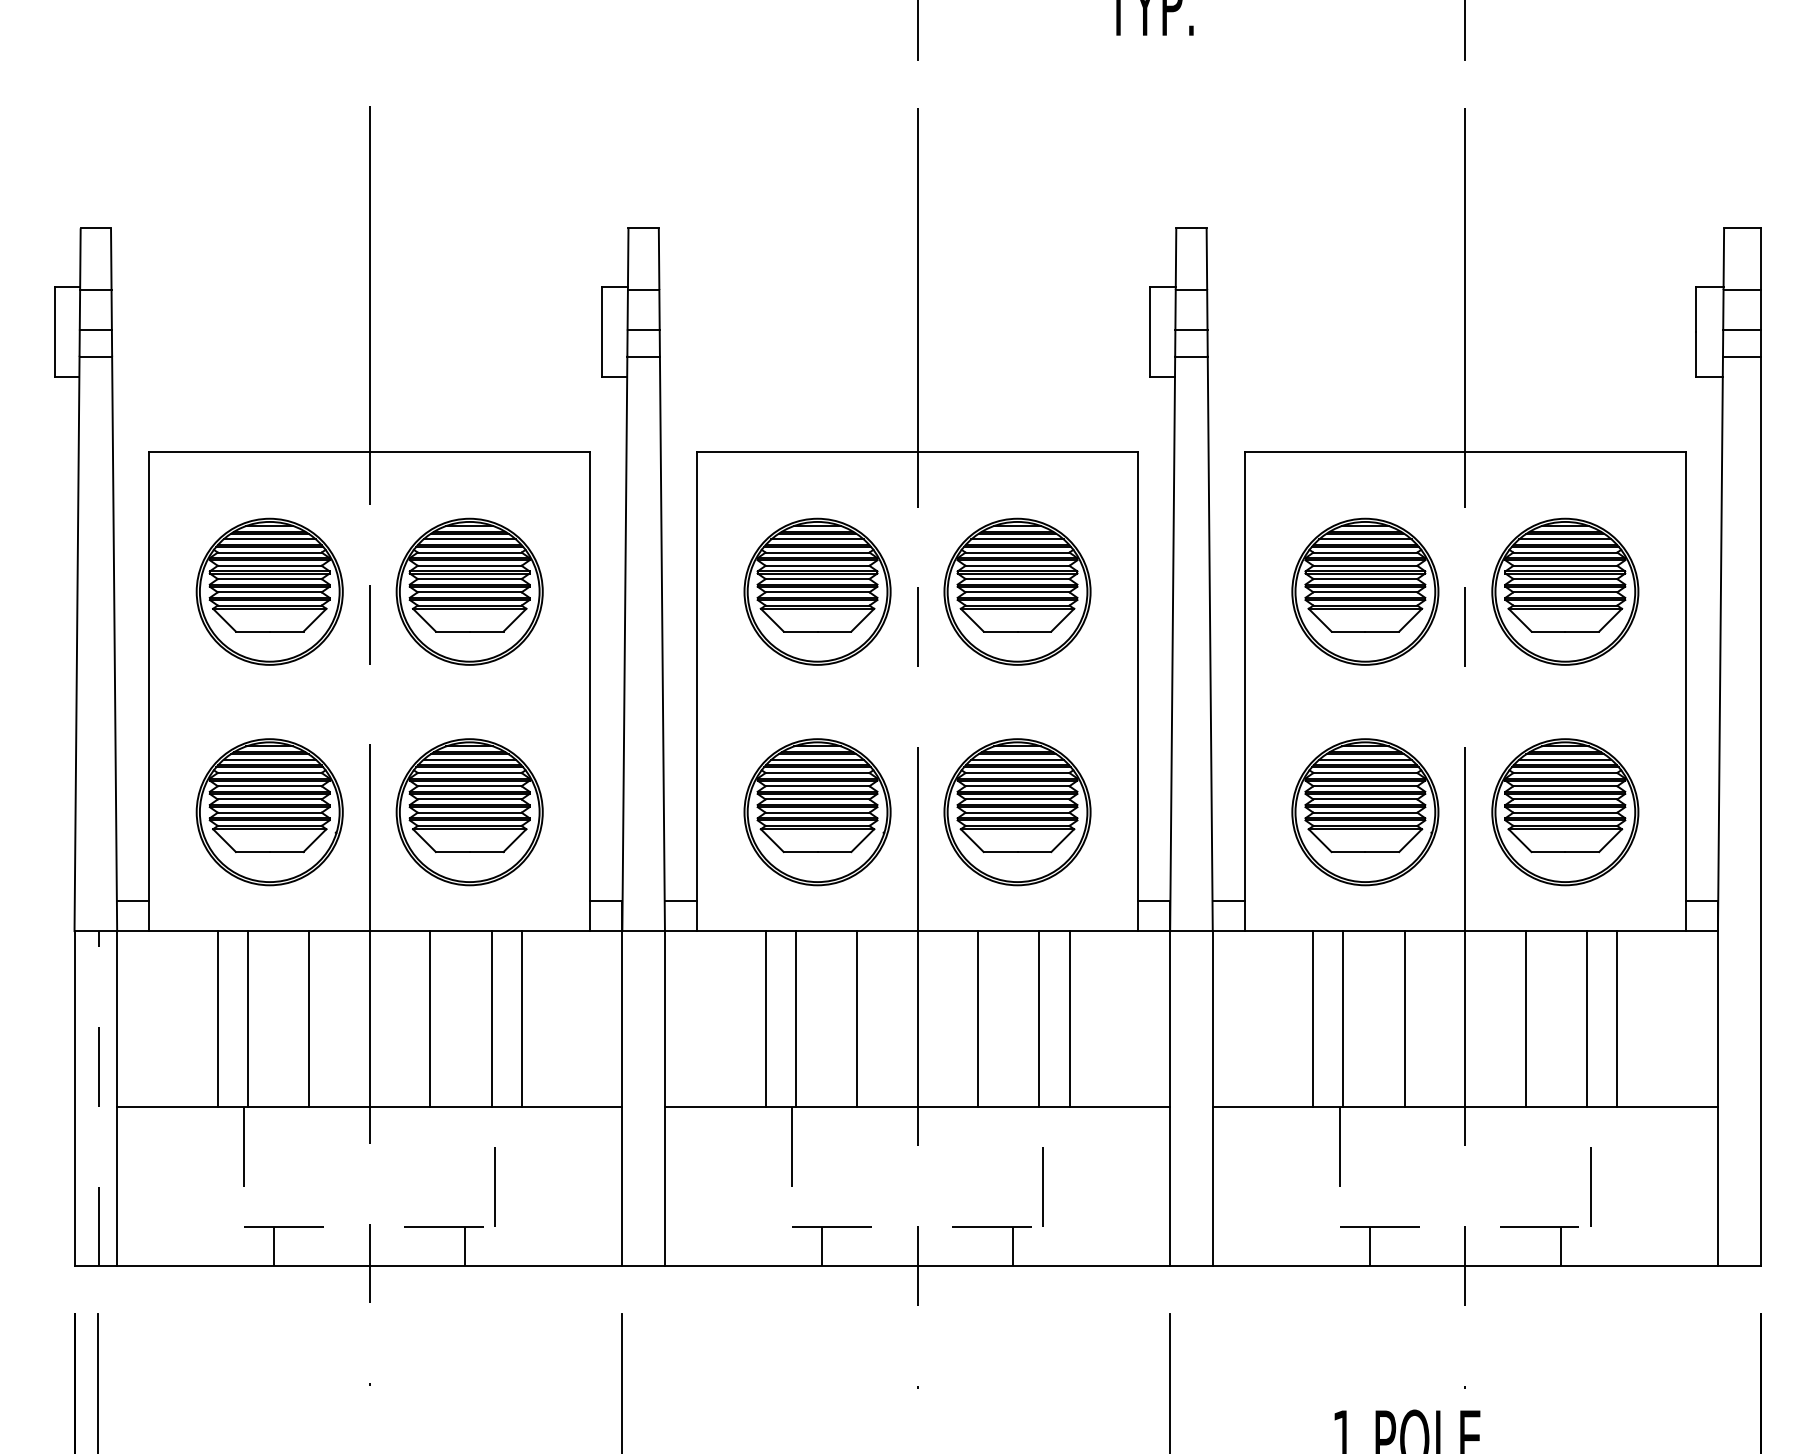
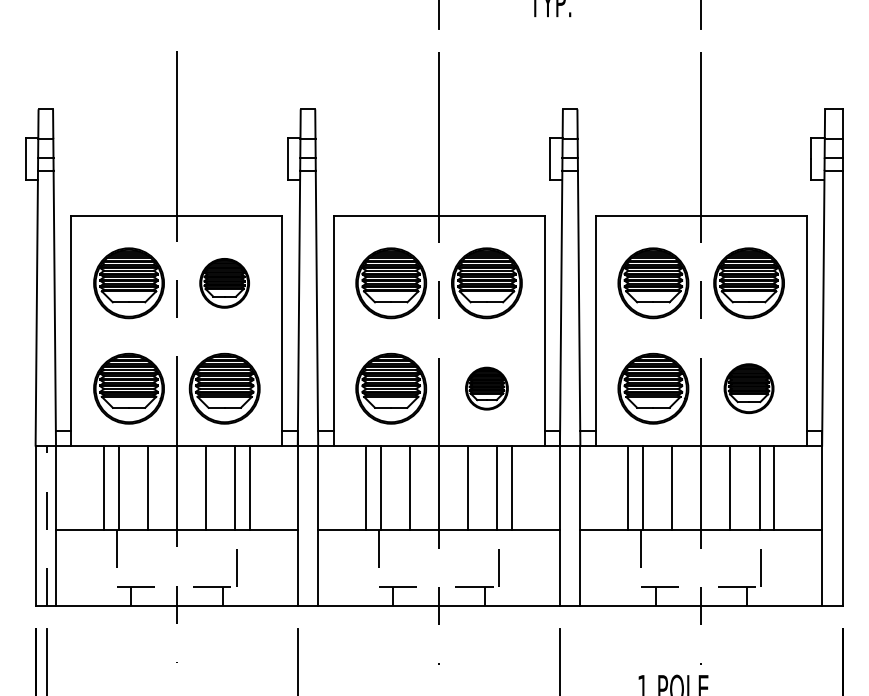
part: (469, 592) -> (224, 283), size x0.7
part: (1016, 811) -> (486, 388), size x0.6
part: (1564, 811) -> (748, 388), size x0.7

